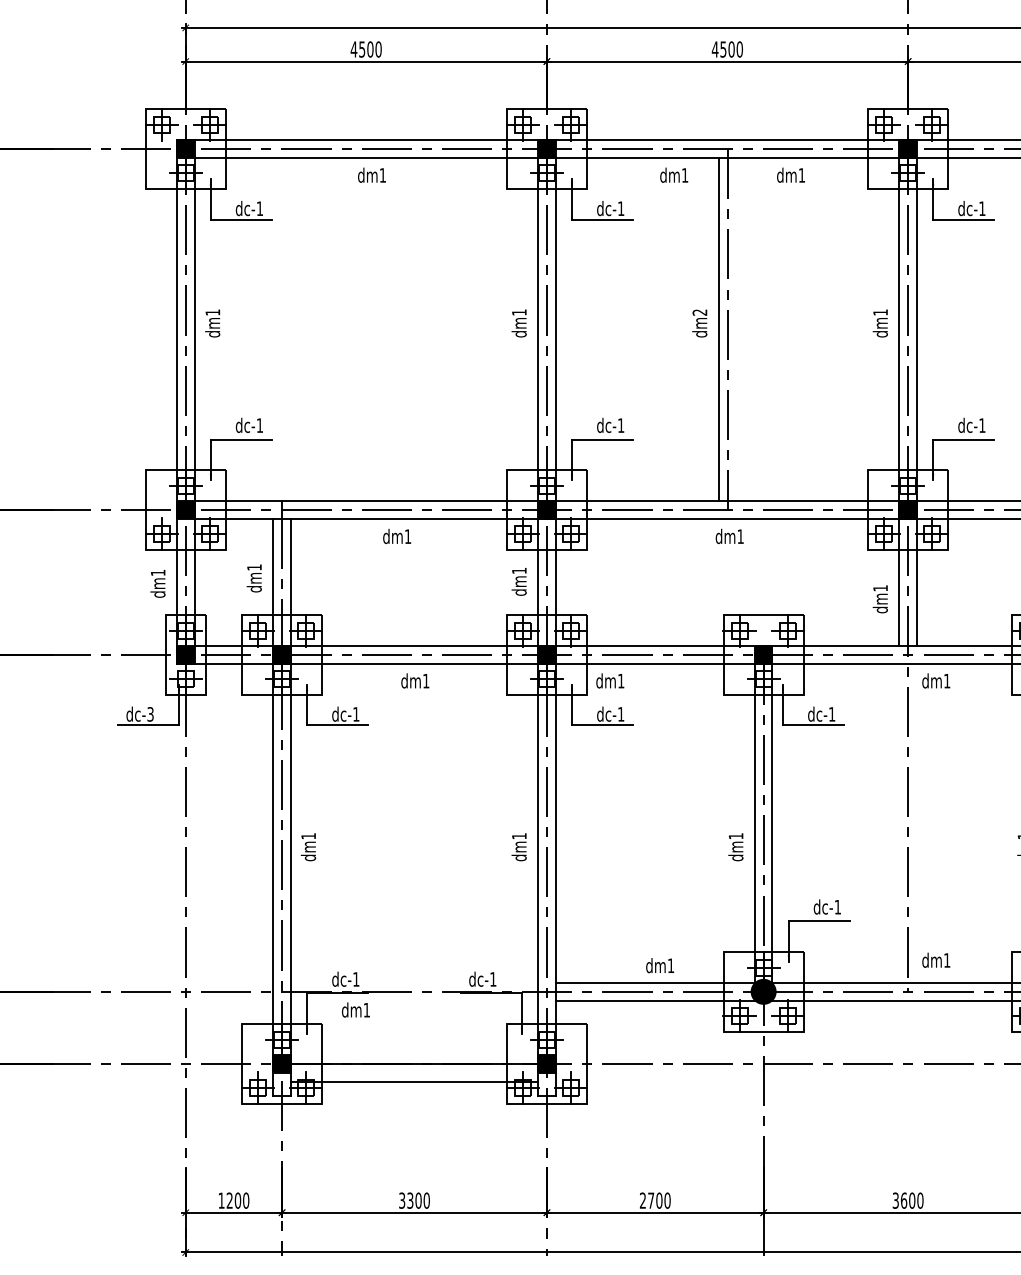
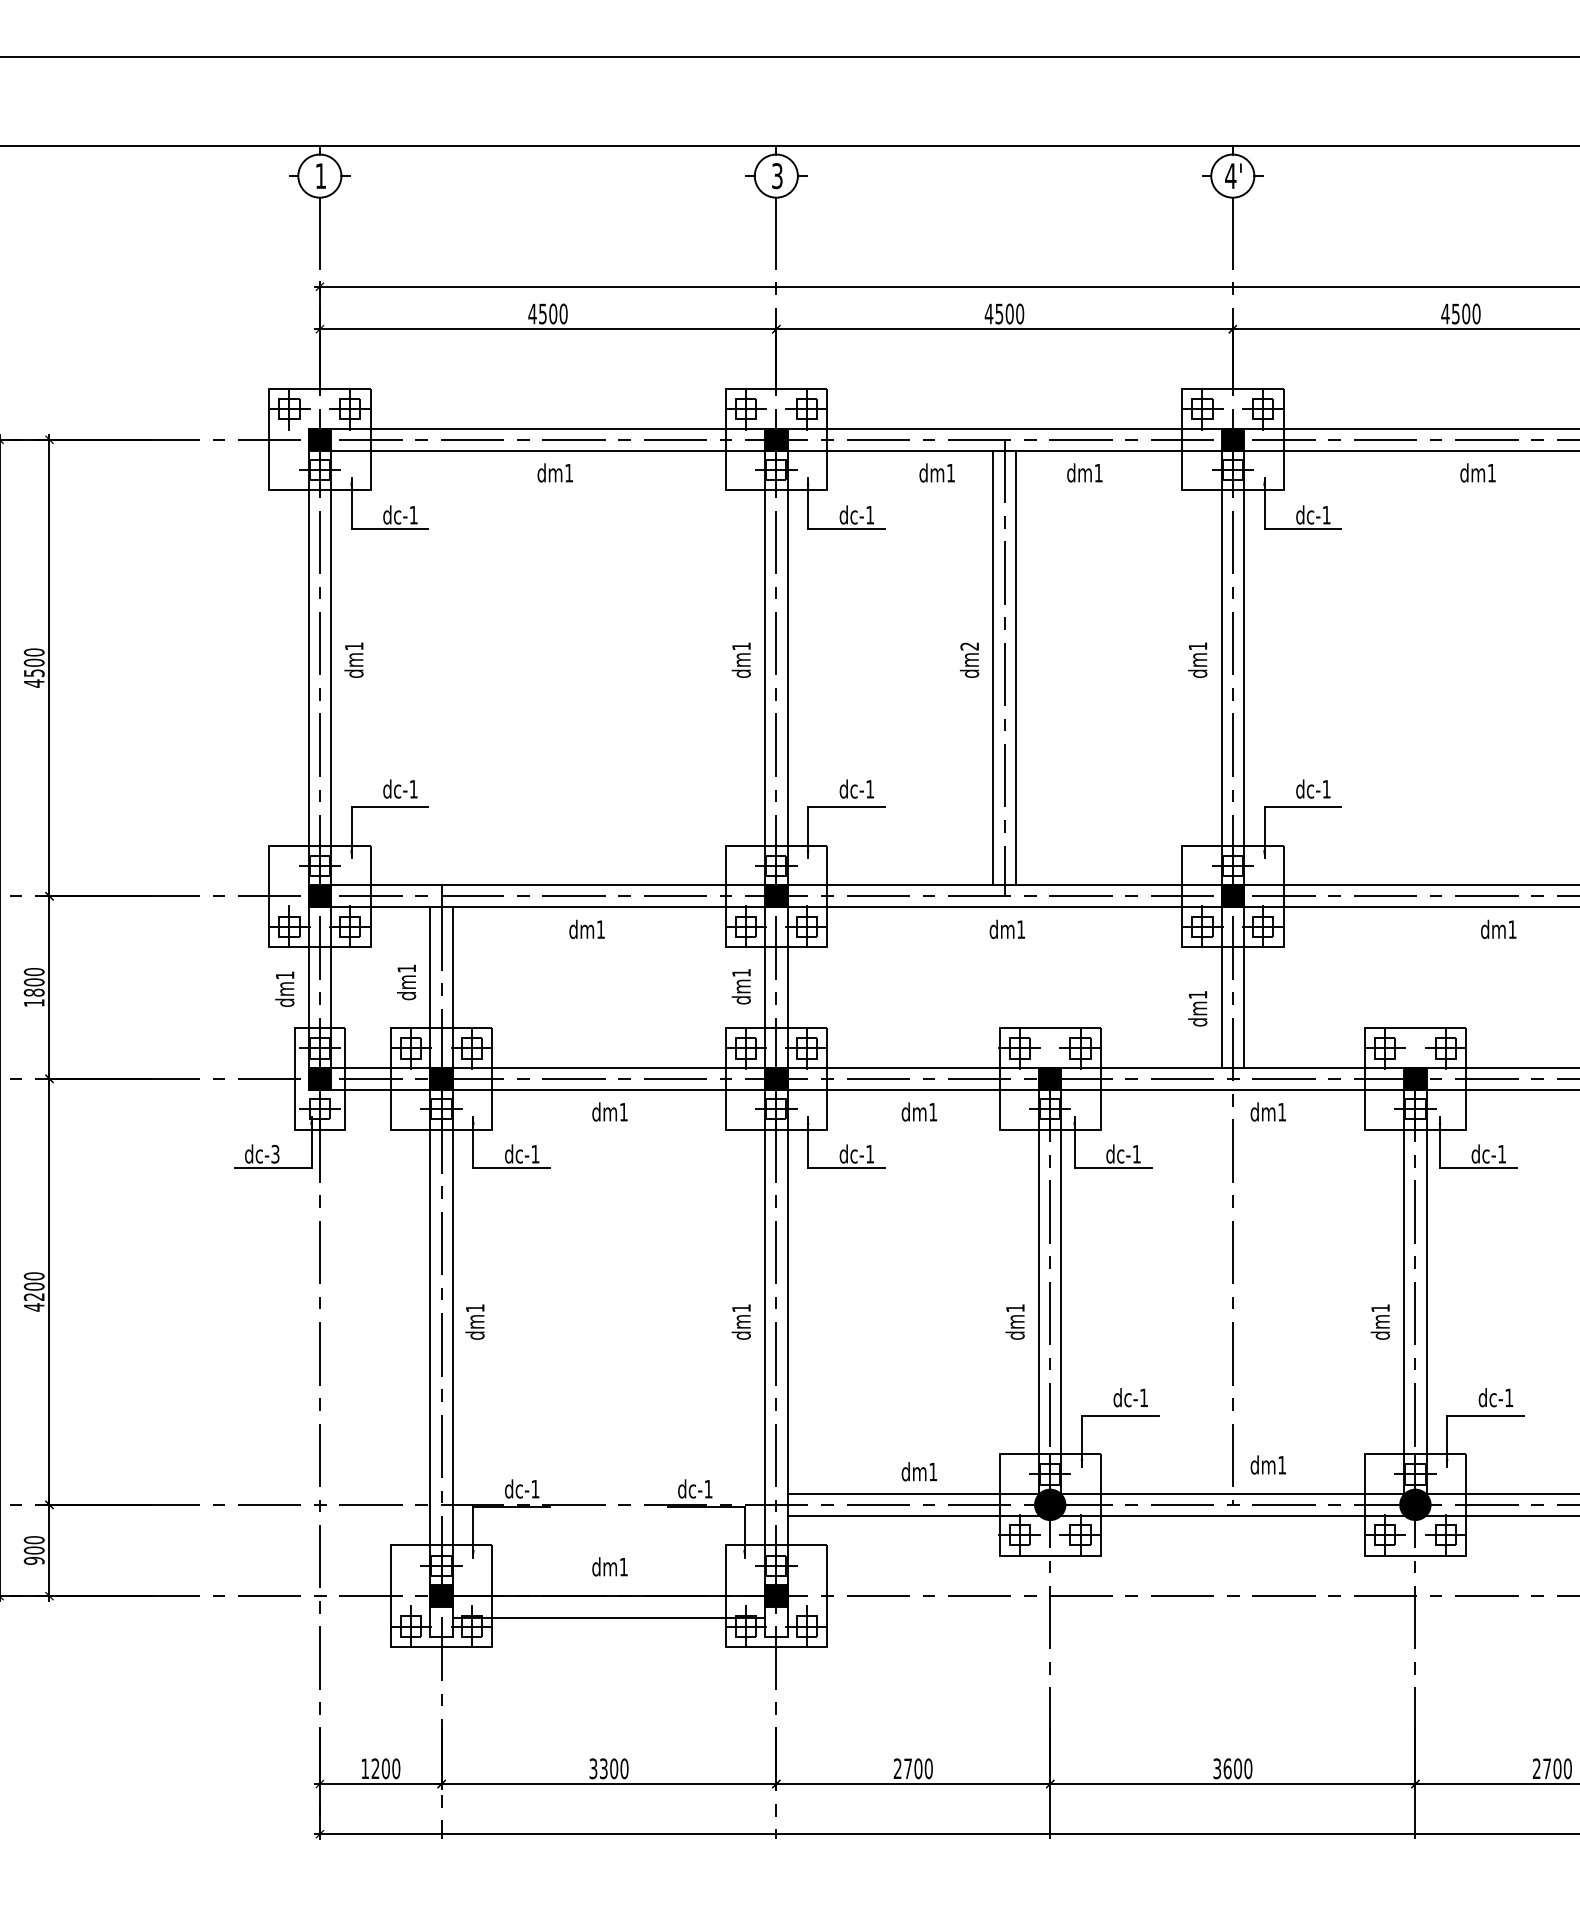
line: (736, 329) -> (1015, 667), added
text: (610, 680) -> (919, 1111), moved
text: (355, 1009) -> (609, 1566), moved

